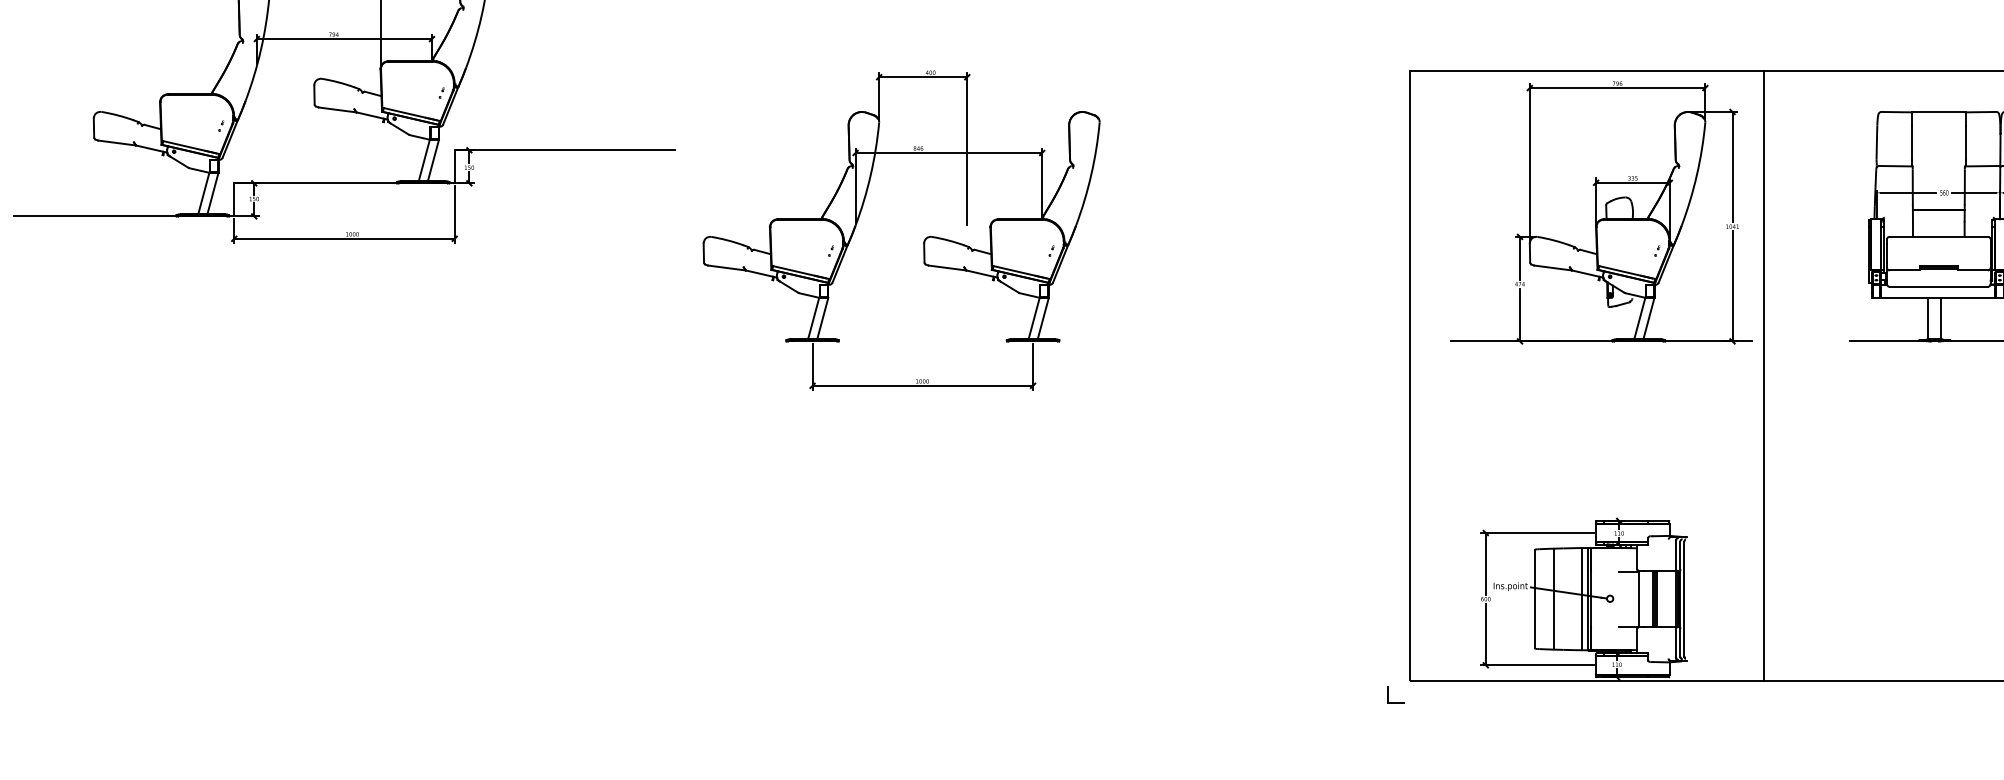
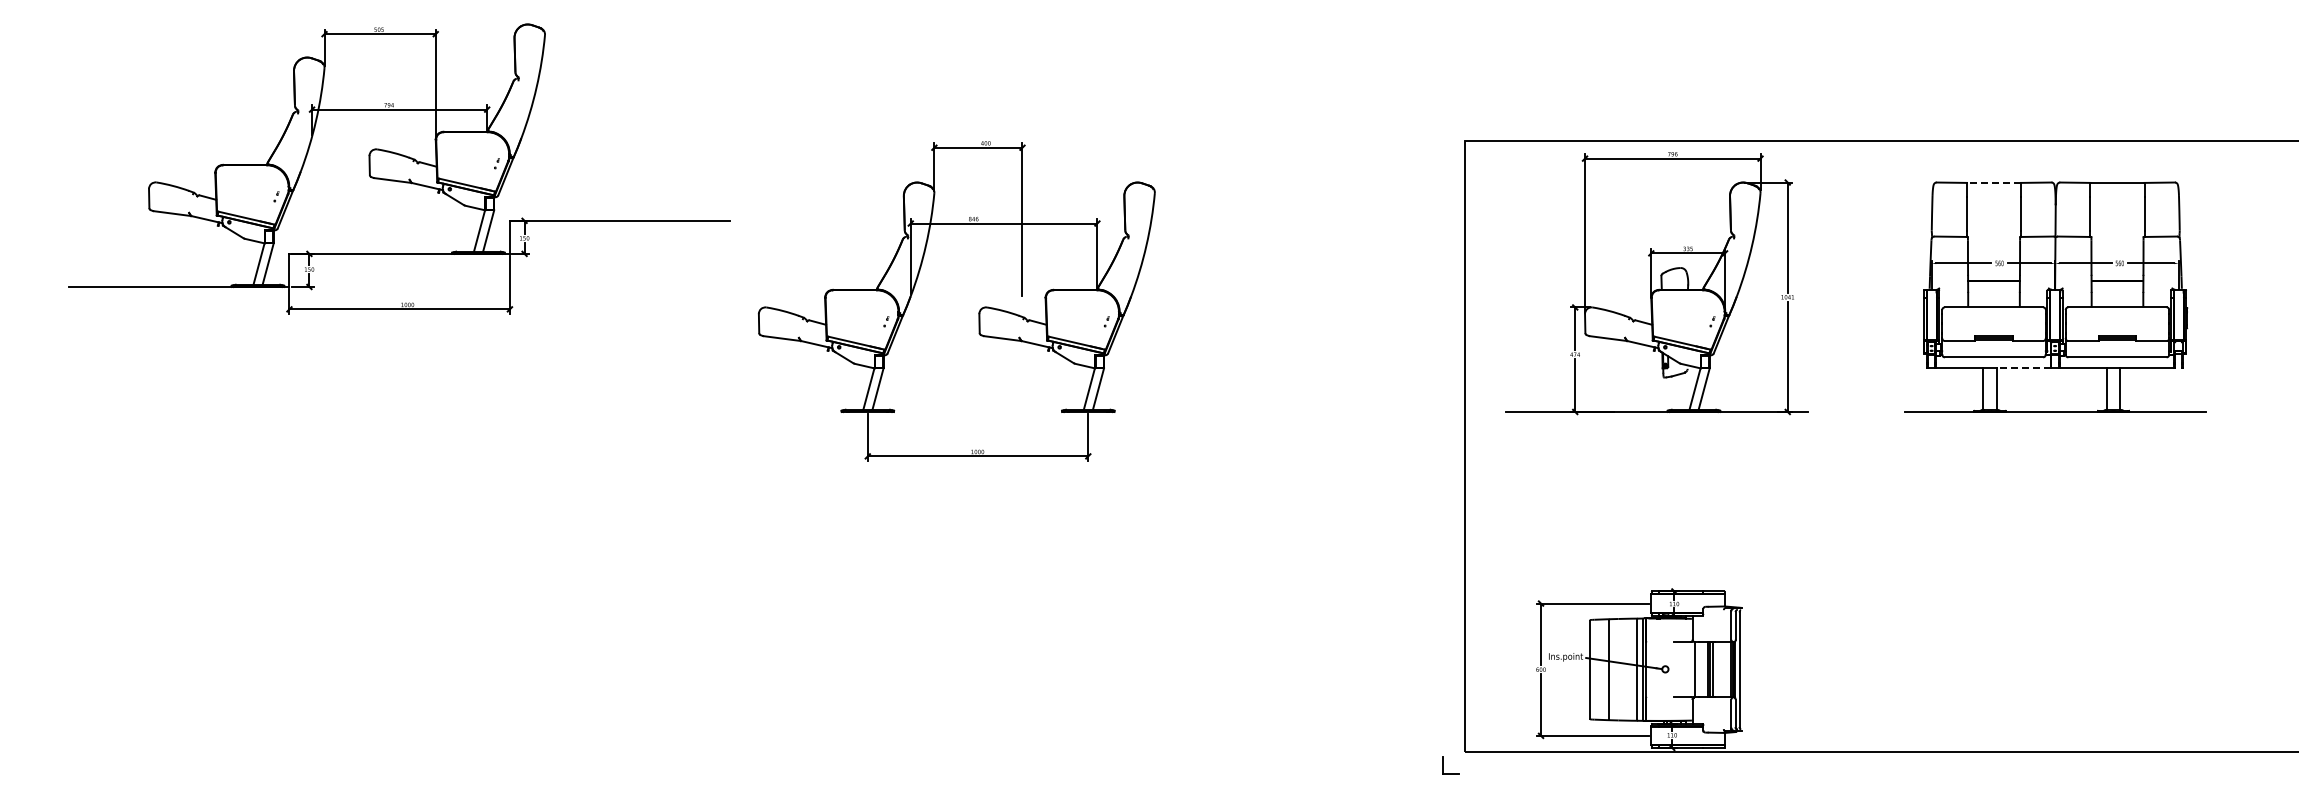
line: (1938, 111) -> (1993, 182), solid -> dashed
line: (1968, 297) -> (2023, 368), solid -> dashed
line: (1764, 375) -> (1819, 446), removed

